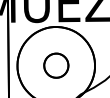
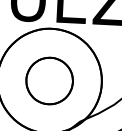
part: (56, 65) -> (49, 80), size x1.43

